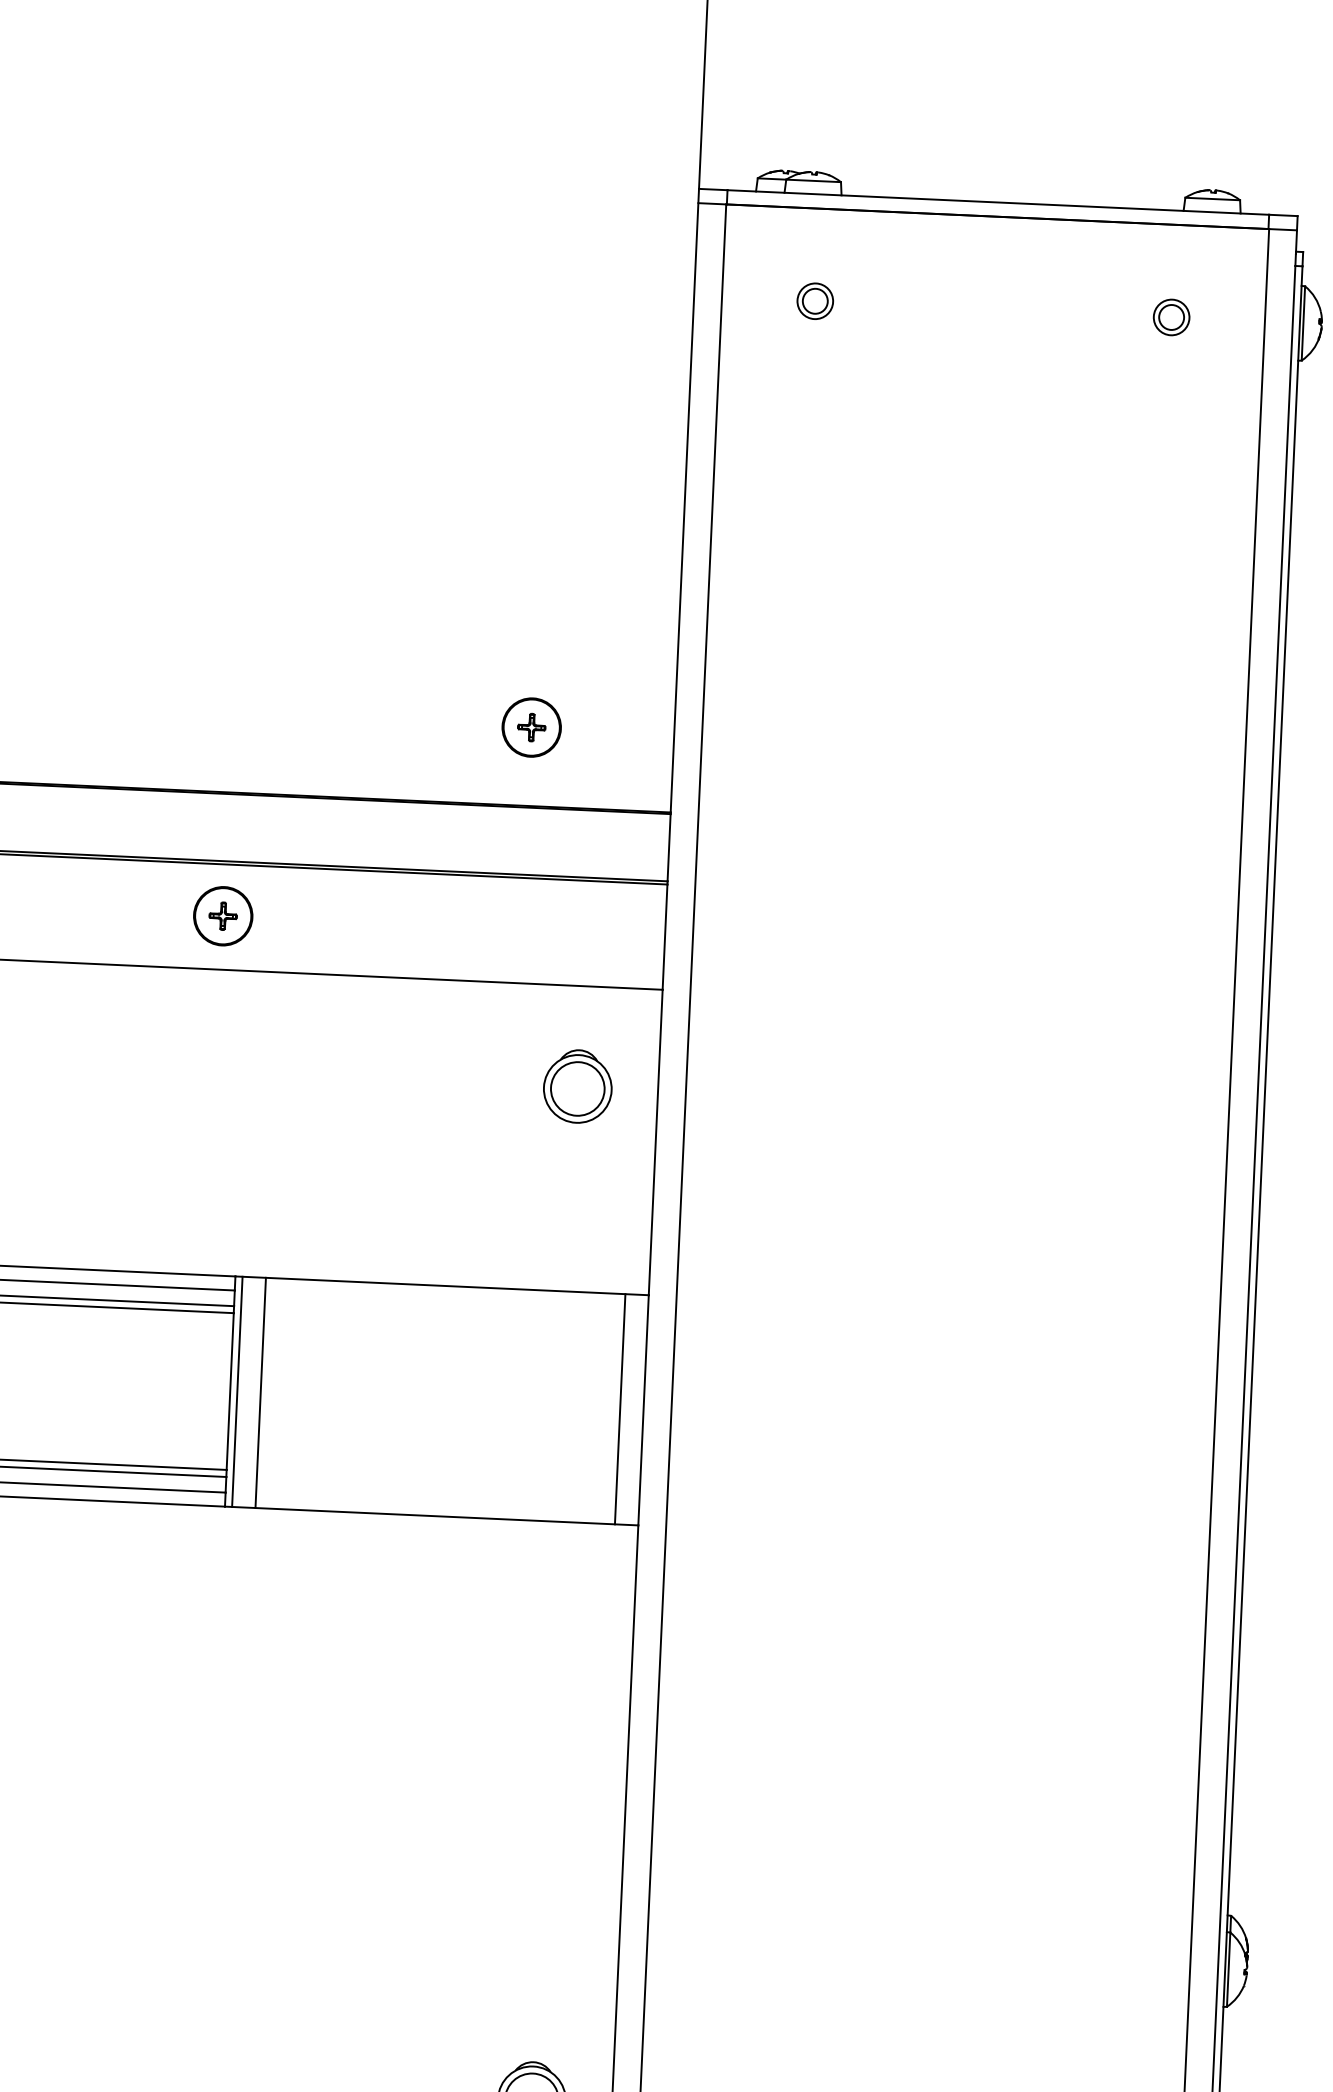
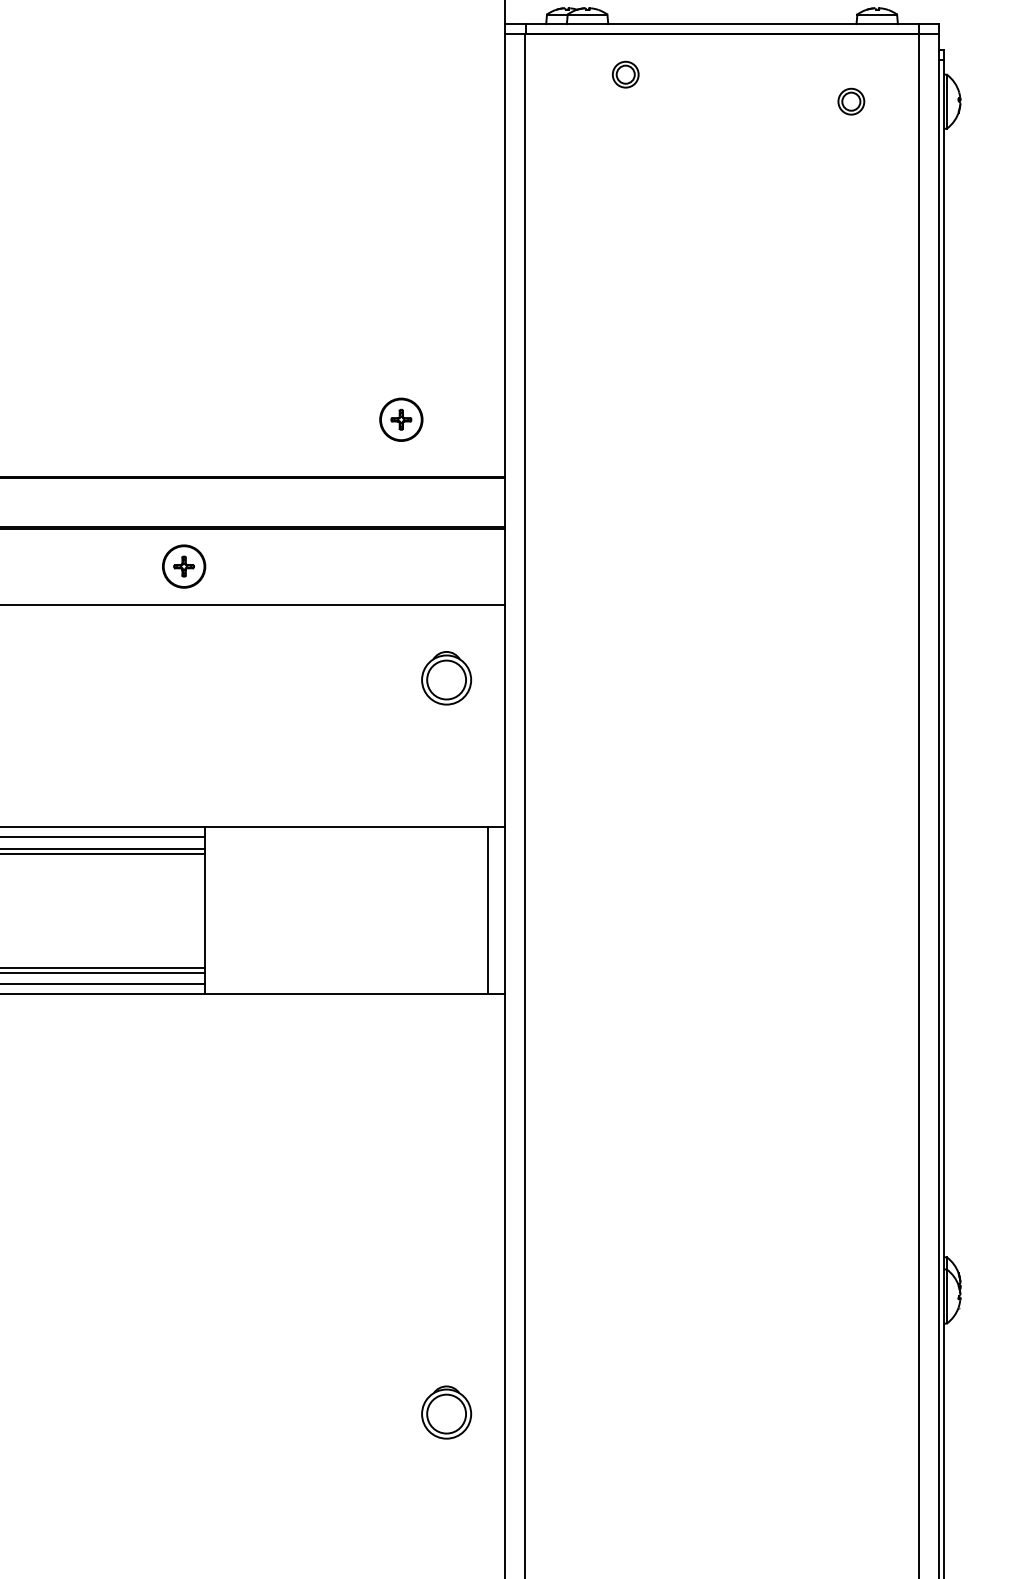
part: (814, 300) -> (625, 74), moved
line: (236, 1391) -> (209, 910), removed
line: (260, 1392) -> (226, 910), removed

